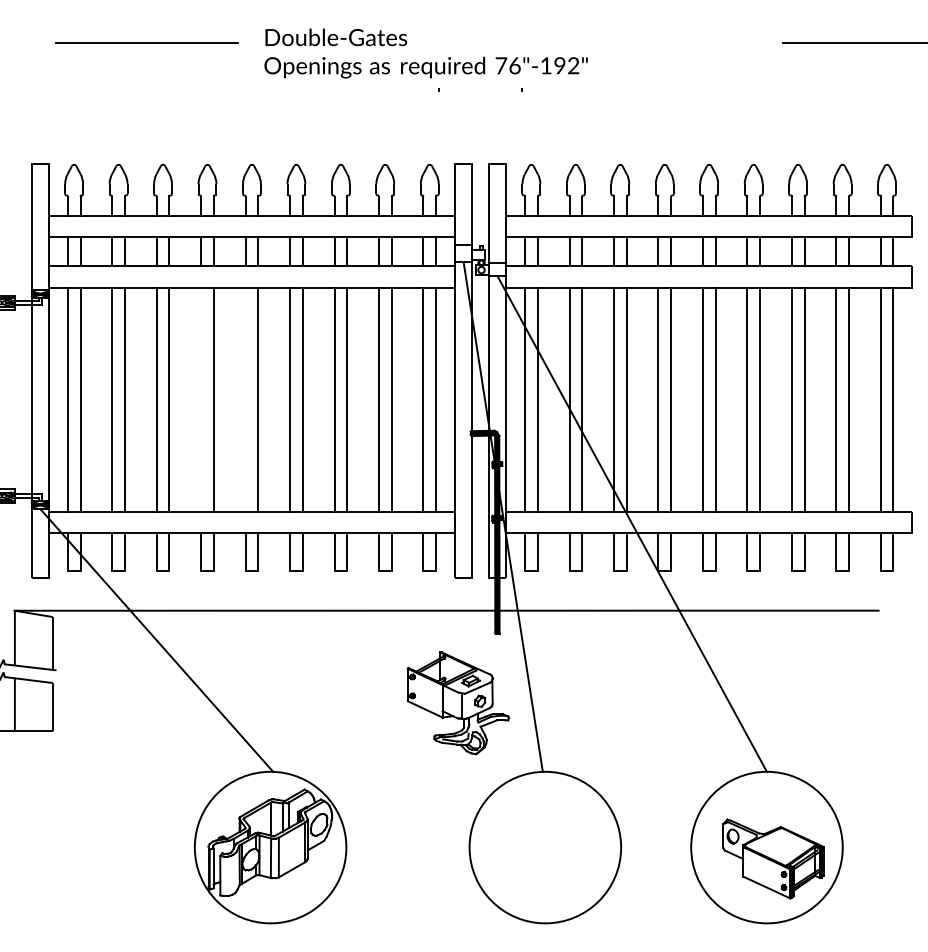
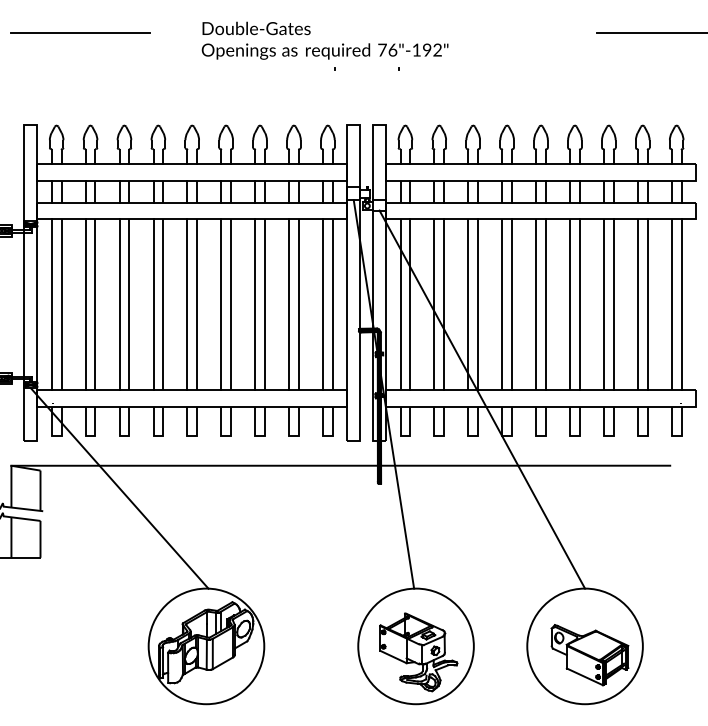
line: (146, 42) -> (80, 32), moved
line: (201, 399) -> (153, 304), added
line: (245, 399) -> (187, 304), added
part: (458, 703) -> (418, 652), moved

